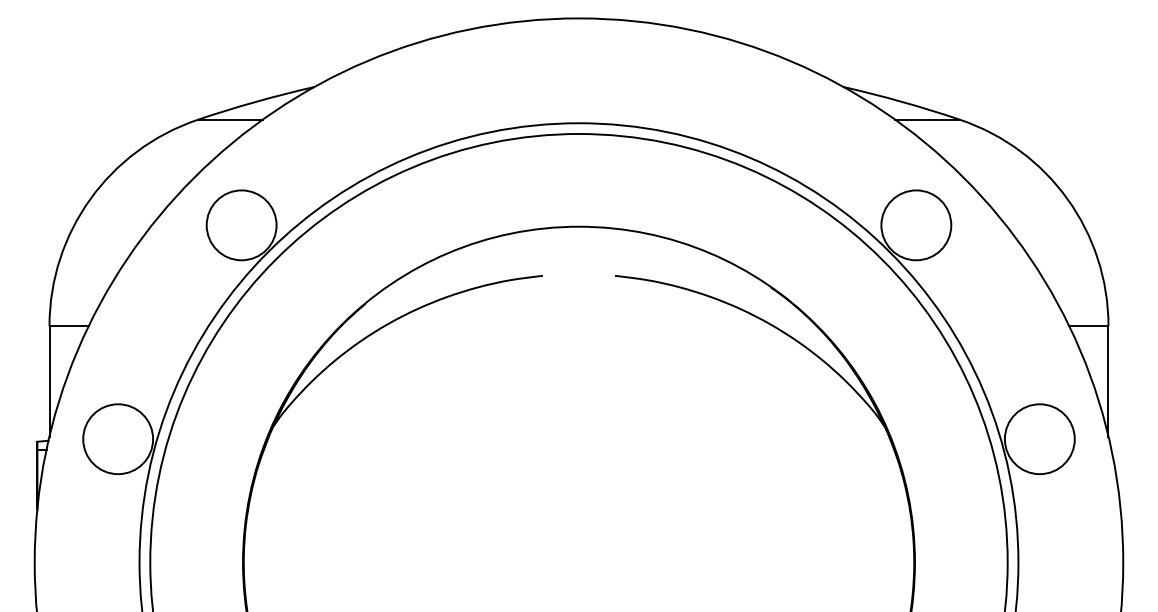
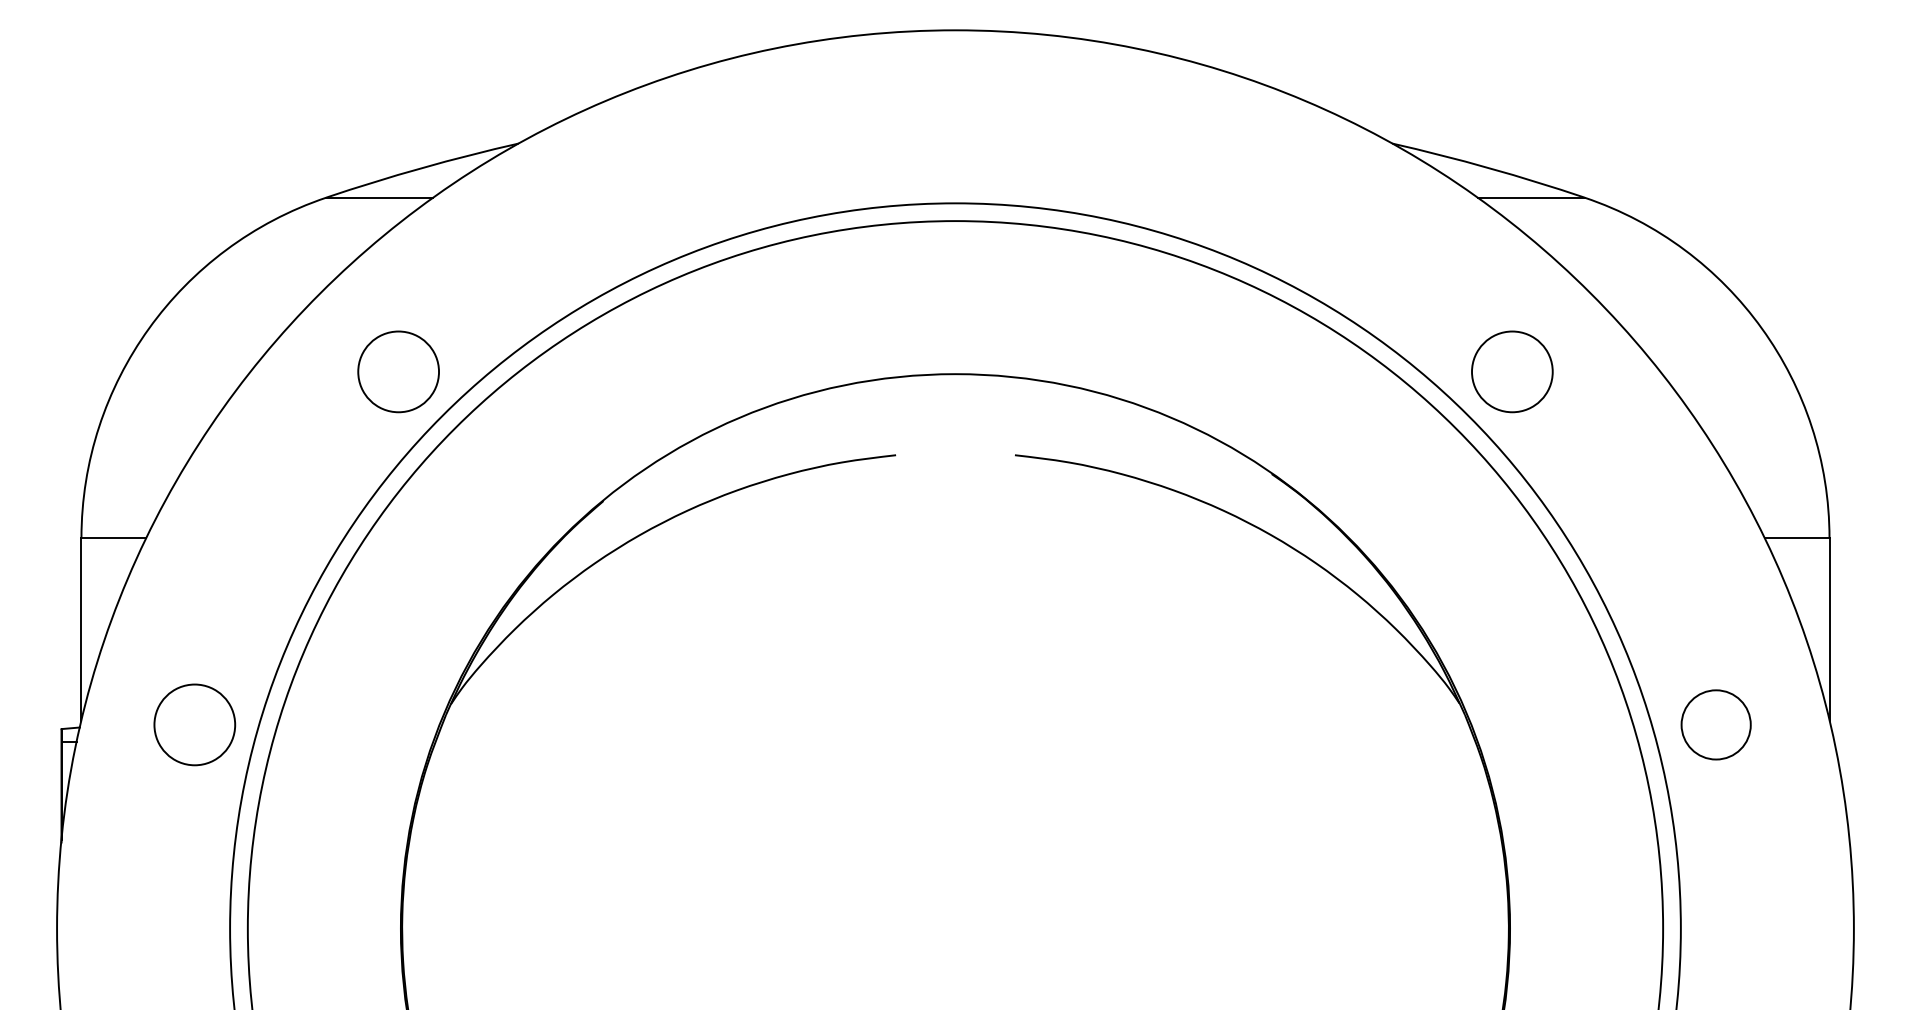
circle: (241, 225) -> (398, 372), size x0.7
circle: (916, 225) -> (1512, 372), size x0.7
circle: (118, 439) -> (195, 725), size x0.7
circle: (1039, 439) -> (1715, 725), size x0.6

